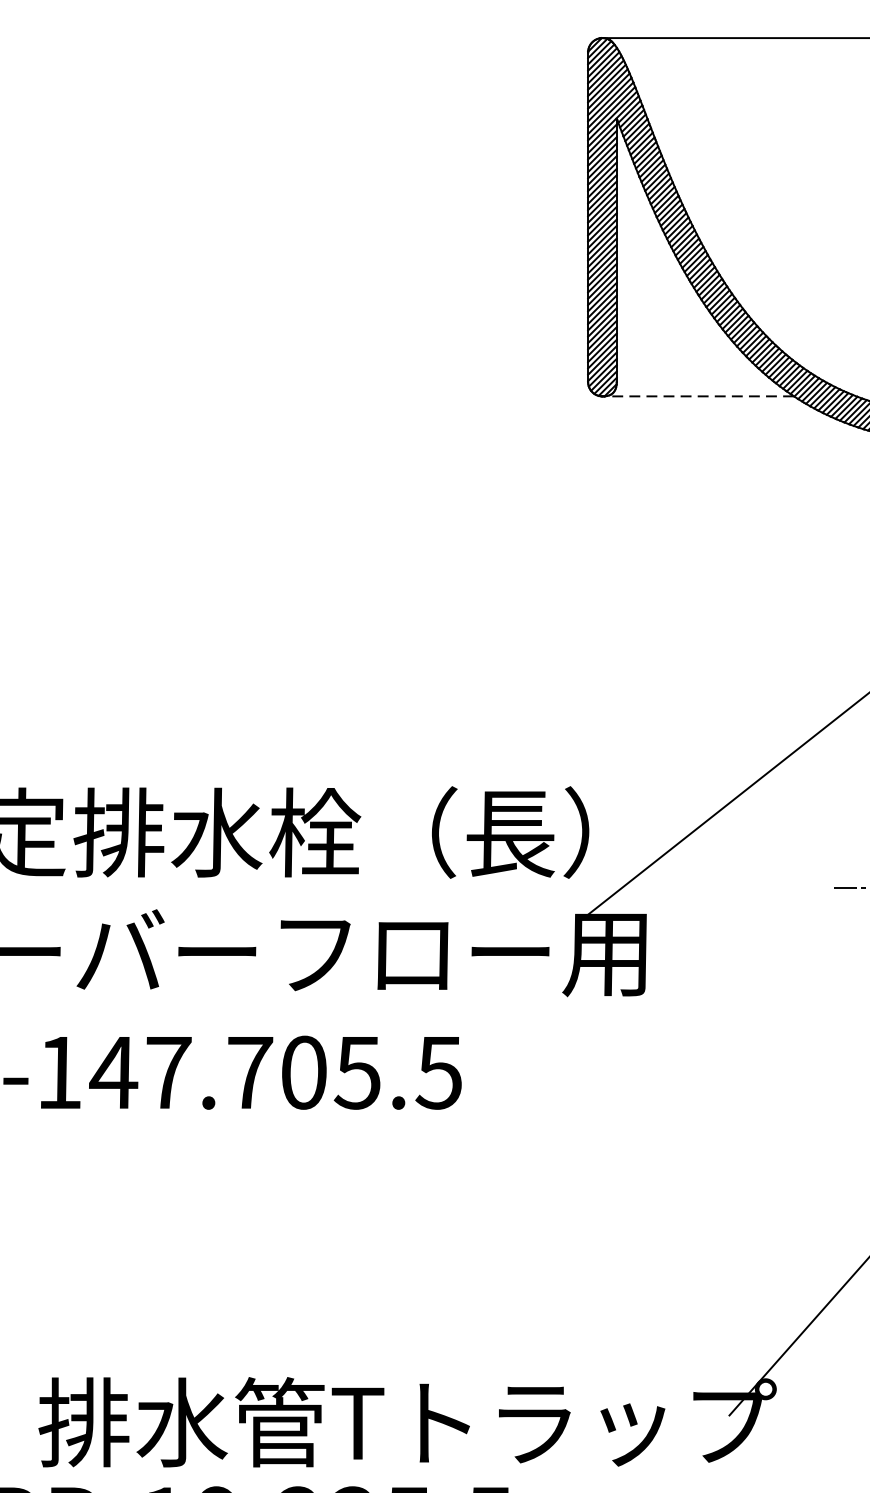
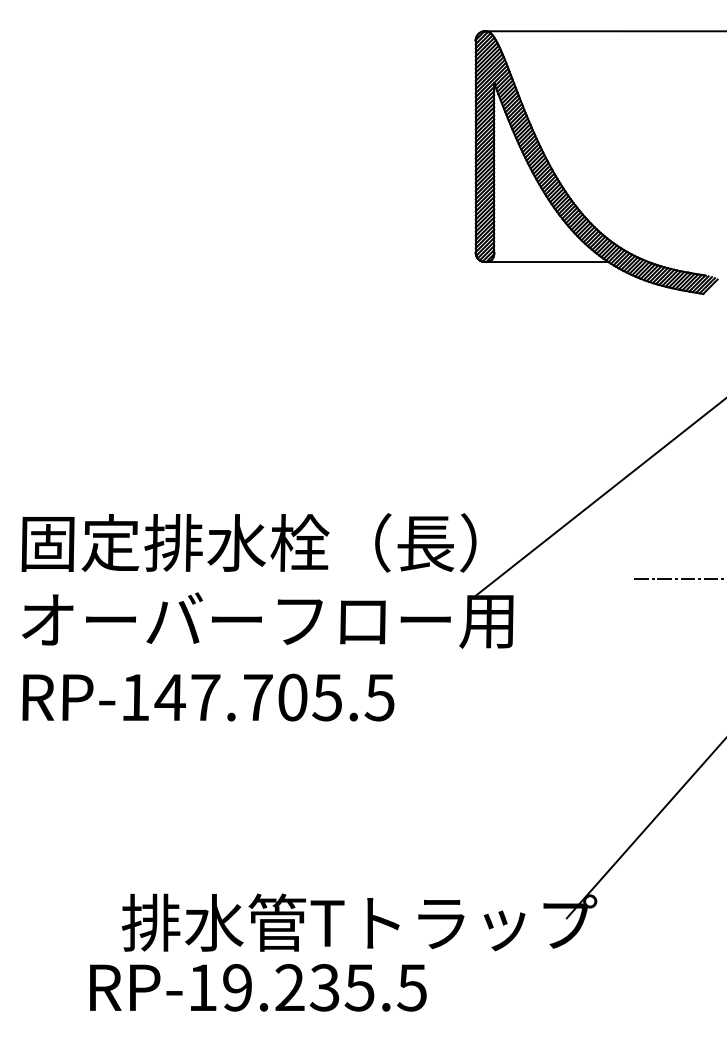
line: (697, 397) -> (546, 262), dashed -> solid

